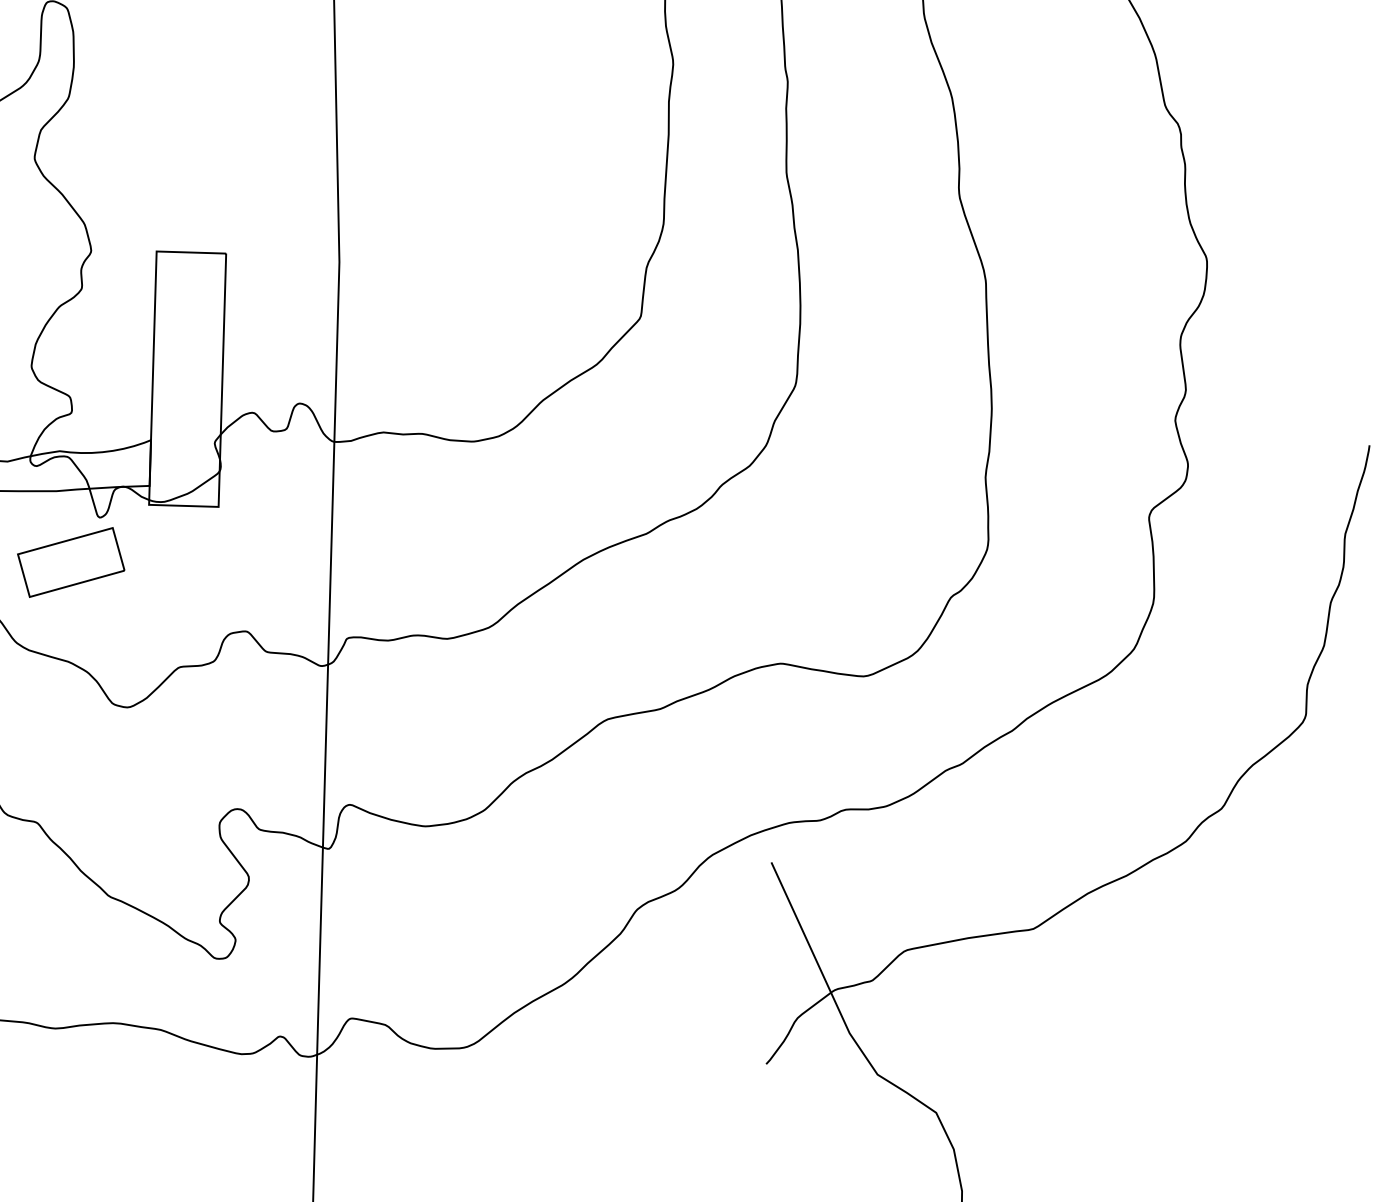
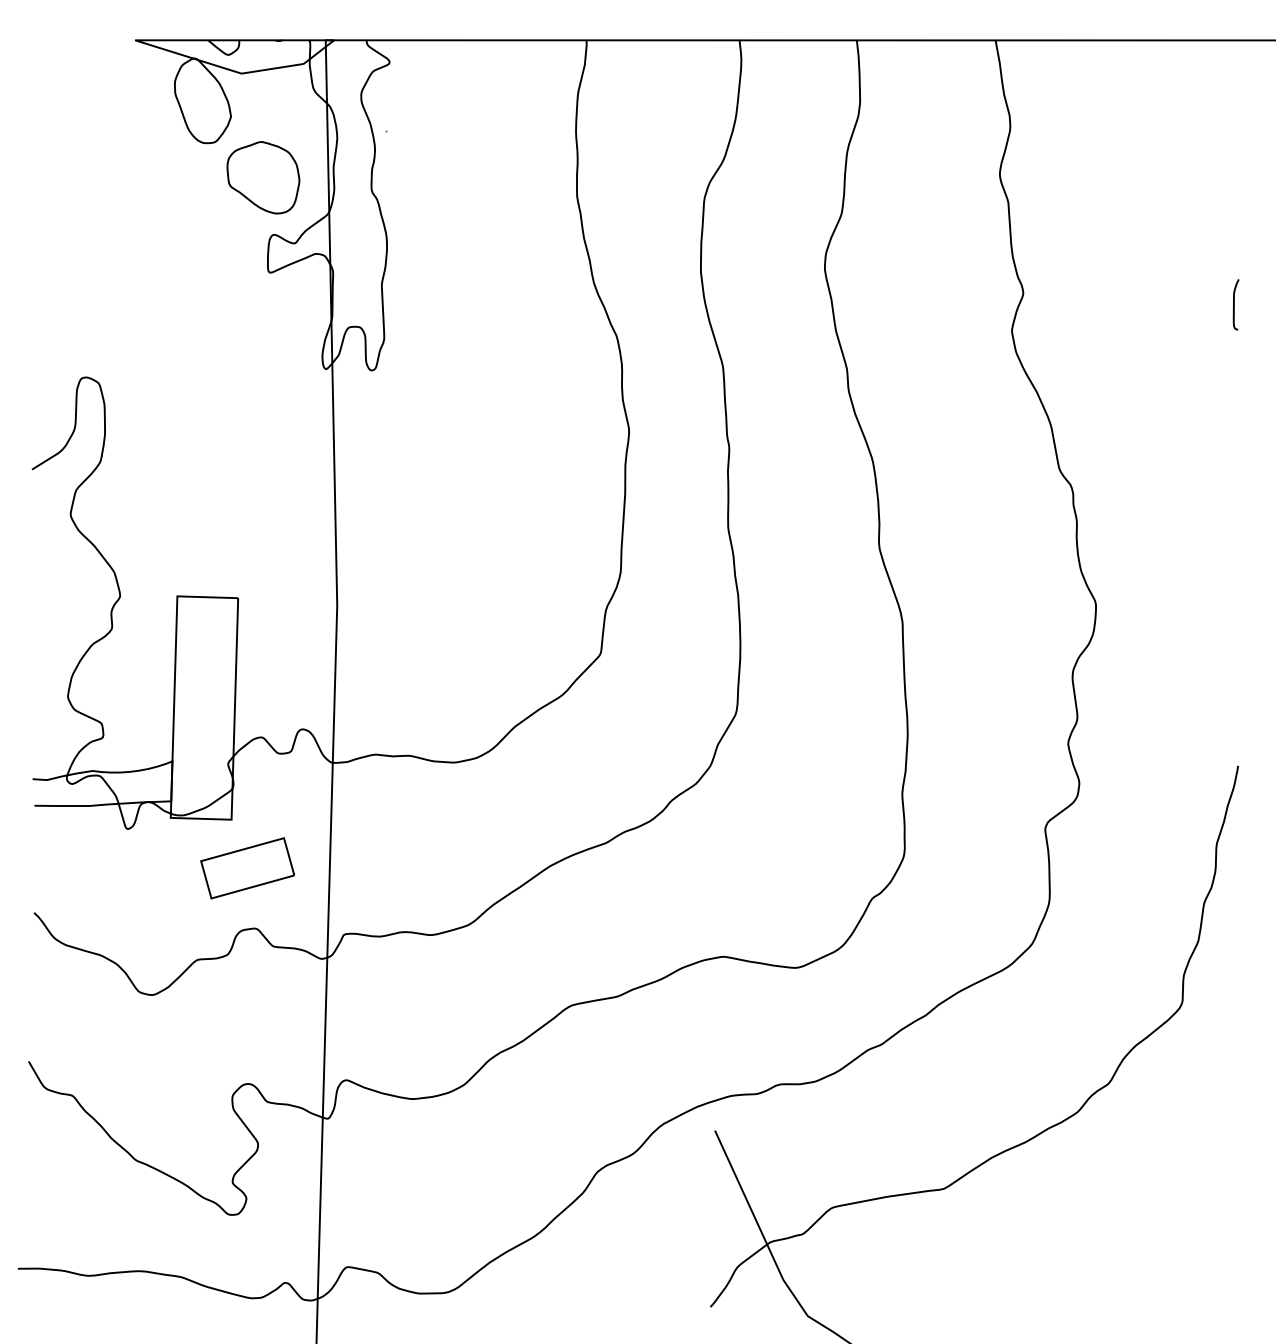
part: (71, 562) -> (247, 868), moved

